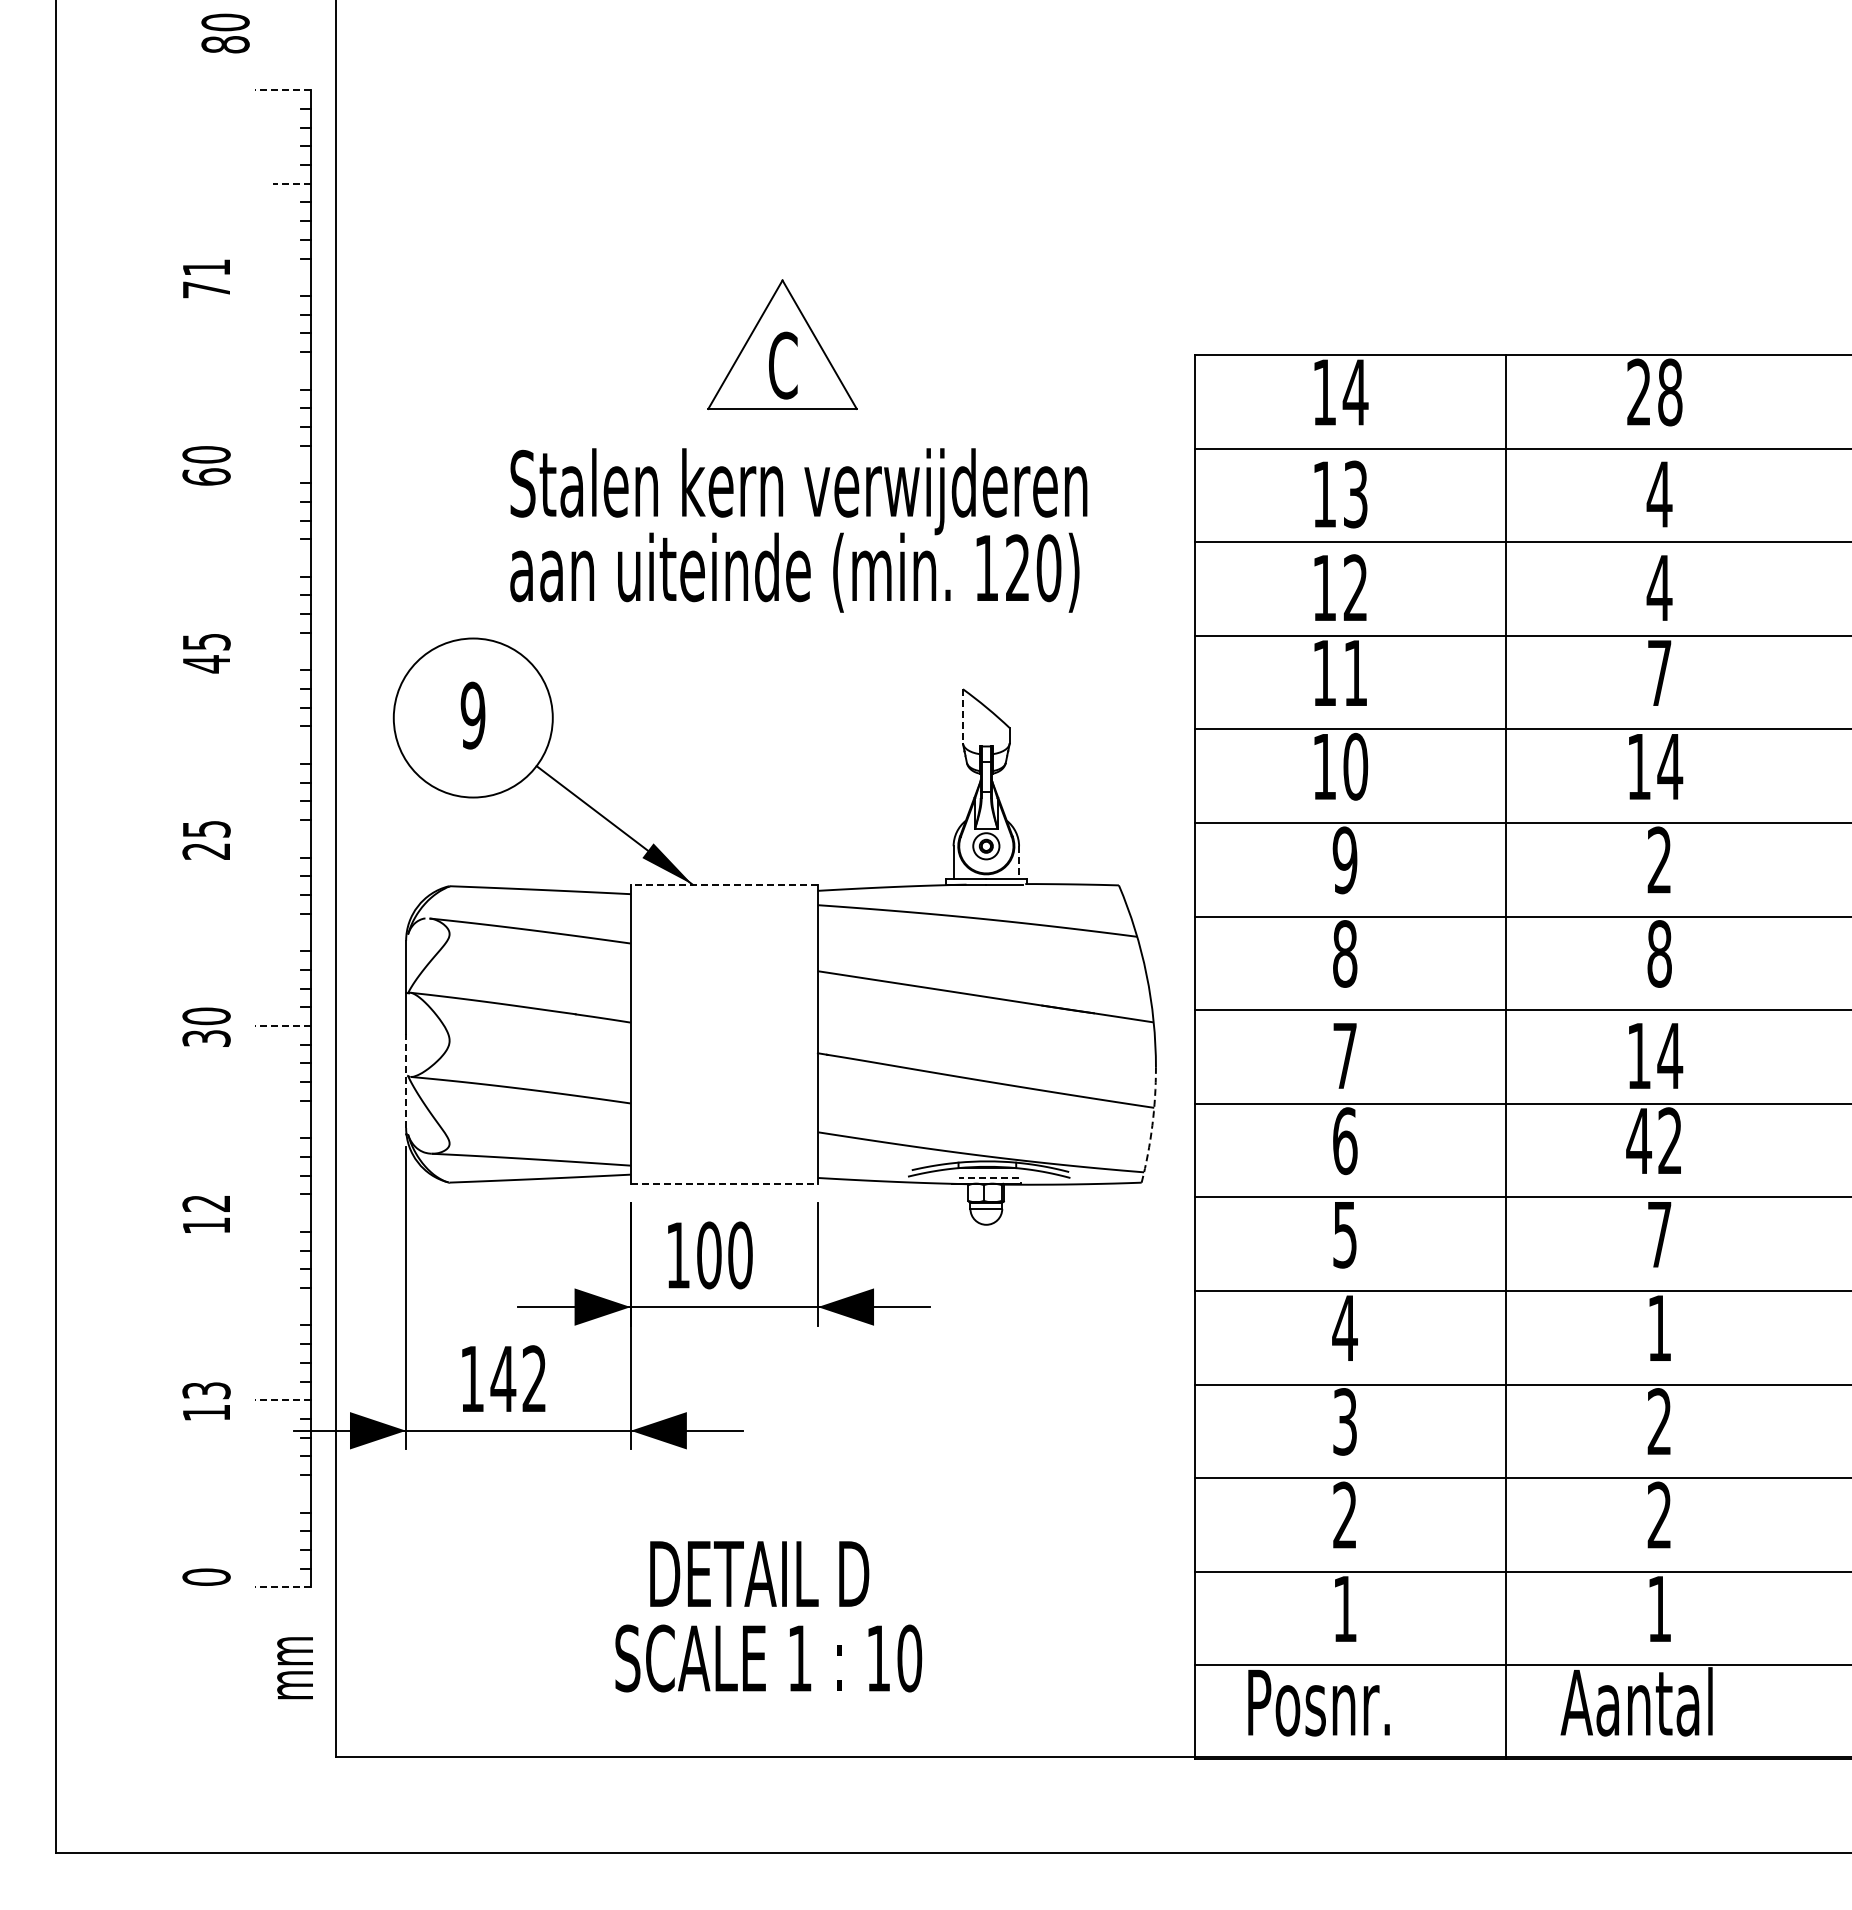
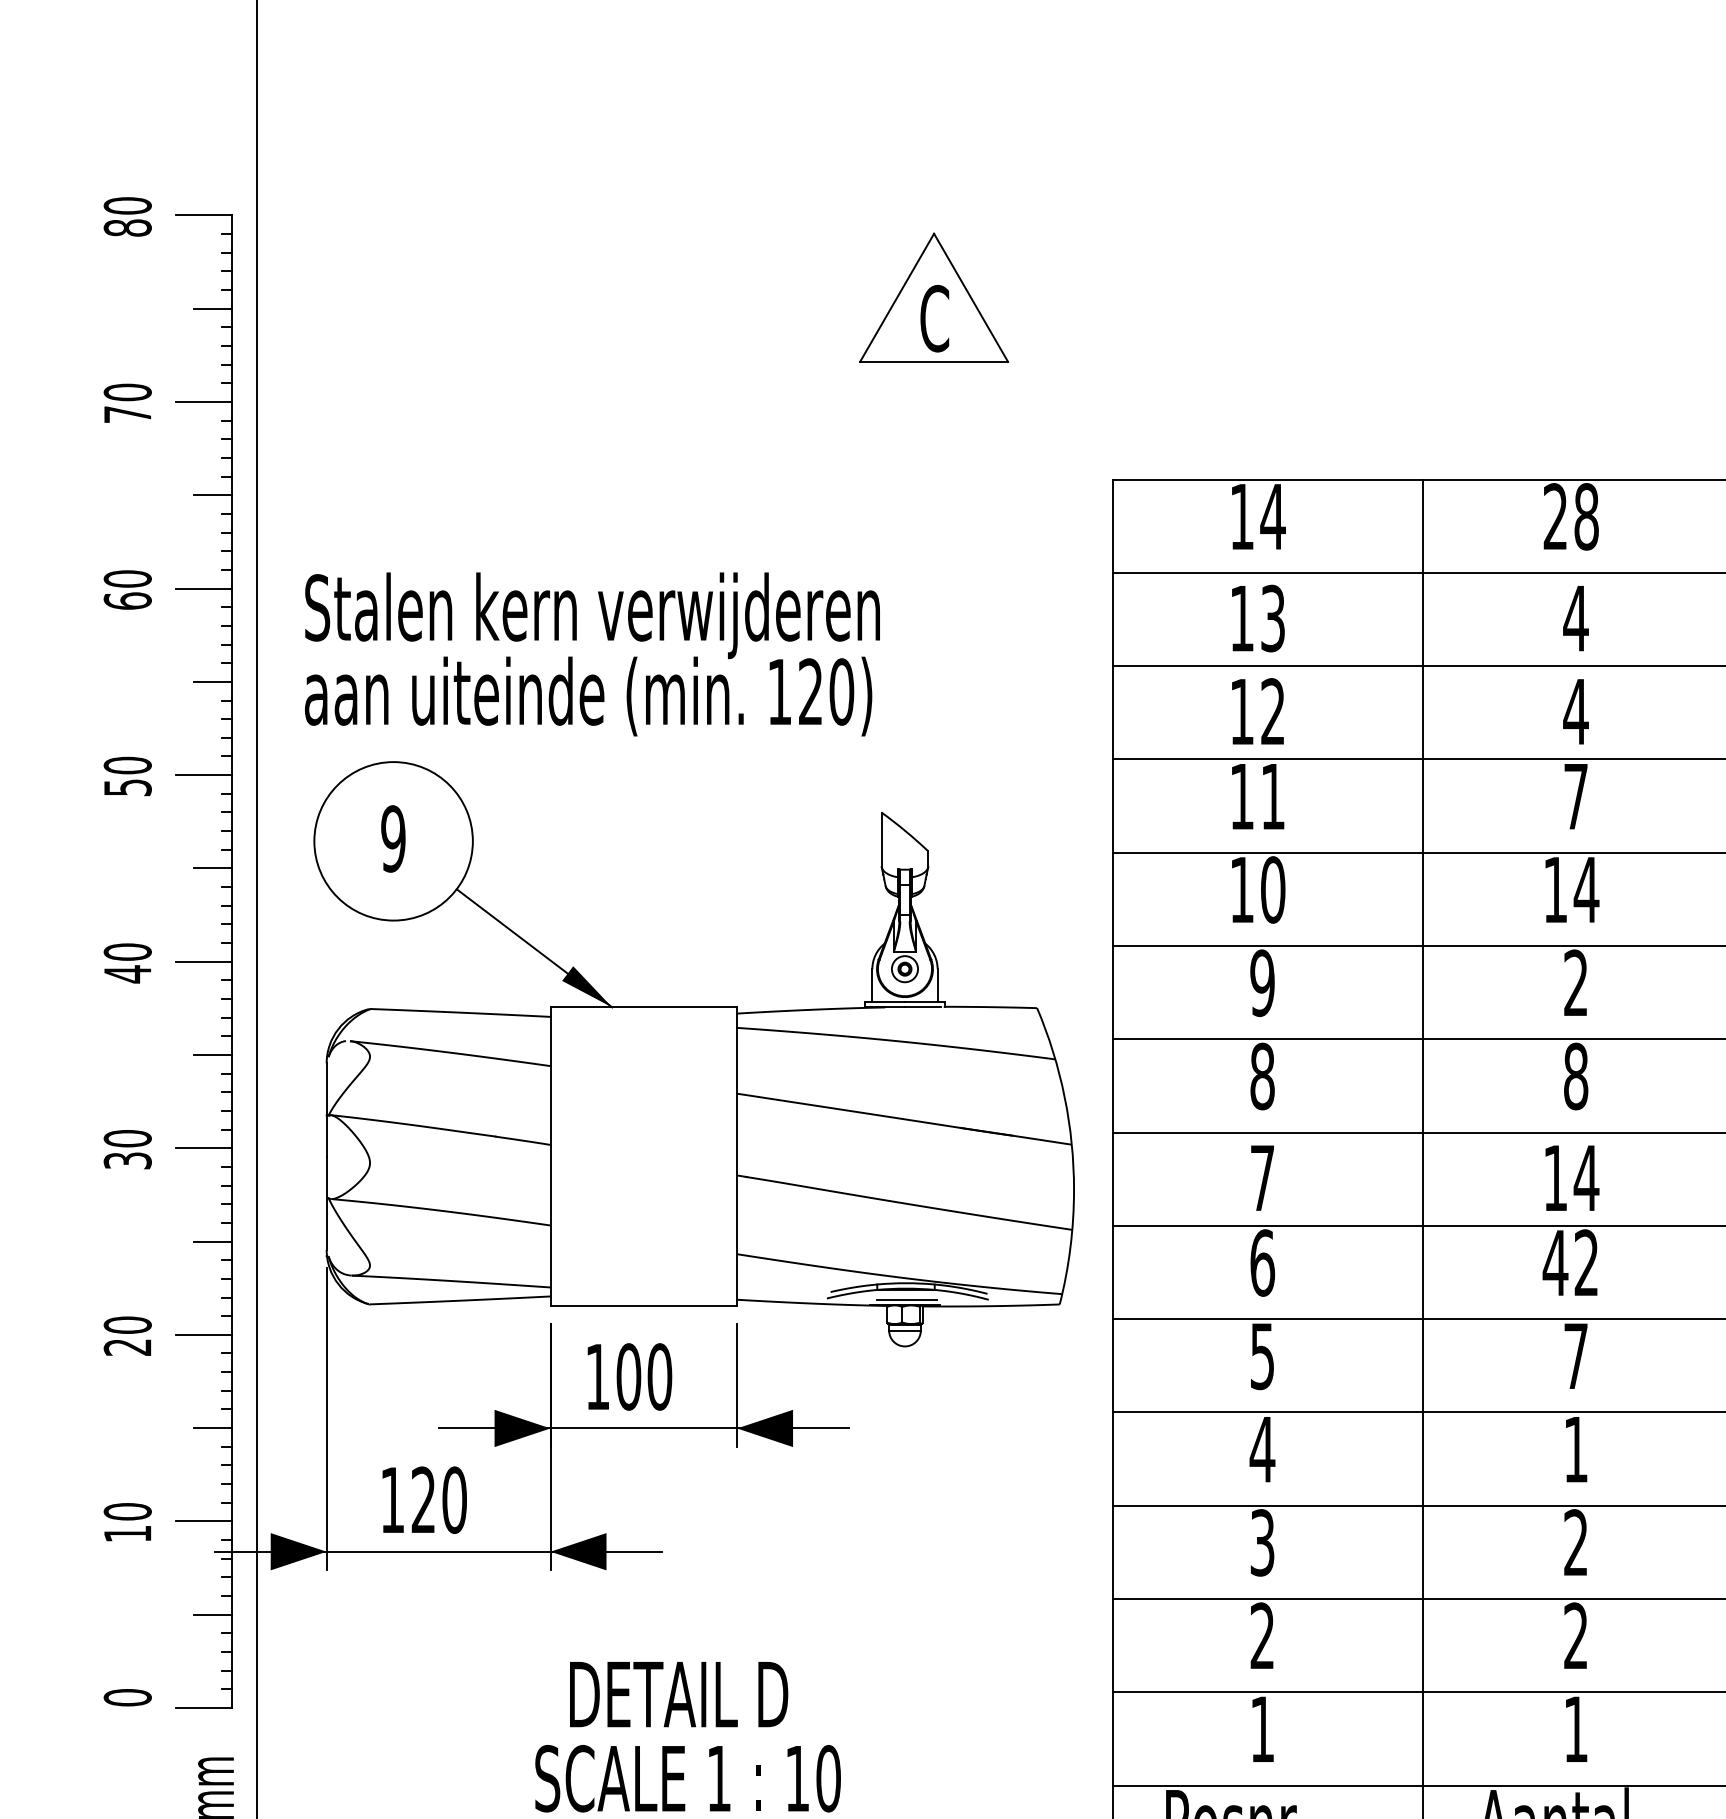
text: (225, 33) -> (127, 216), moved
line: (282, 90) -> (203, 215), dashed -> solid
line: (292, 183) -> (213, 308), dashed -> solid
text: (206, 267) -> (127, 392), 71 -> 70
line: (282, 277) -> (203, 402), added
part: (782, 344) -> (934, 297), moved
line: (291, 370) -> (212, 494), added
line: (282, 464) -> (203, 588), added
text: (798, 530) -> (592, 654), moved
line: (291, 558) -> (212, 682), added
line: (282, 651) -> (203, 775), added
text: (206, 653) -> (127, 777), 45 -> 50
line: (962, 716) -> (881, 839), dashed -> solid
line: (291, 745) -> (212, 868), added
line: (282, 838) -> (203, 961), added
text: (206, 840) -> (127, 963), 25 -> 40
line: (1019, 863) -> (938, 986), dashed -> solid
line: (724, 884) -> (643, 1007), dashed -> solid
line: (291, 932) -> (212, 1055), added
line: (282, 1025) -> (203, 1147), dashed -> solid
line: (406, 1081) -> (327, 1203), dashed -> solid
line: (291, 1119) -> (212, 1241), added
arc: (1152, 1125) -> (1070, 1247), dashed -> solid
line: (988, 1178) -> (907, 1300), dashed -> solid
line: (724, 1184) -> (643, 1306), dashed -> solid
line: (282, 1213) -> (203, 1335), added
text: (206, 1214) -> (127, 1336), 12 -> 20
line: (291, 1306) -> (212, 1427), added
text: (518, 1378) -> (438, 1499), 142 -> 120
text: (206, 1390) -> (127, 1511), 13 -> 10
line: (282, 1400) -> (203, 1521), dashed -> solid
line: (291, 1493) -> (212, 1614), added
line: (282, 1587) -> (203, 1707), dashed -> solid

